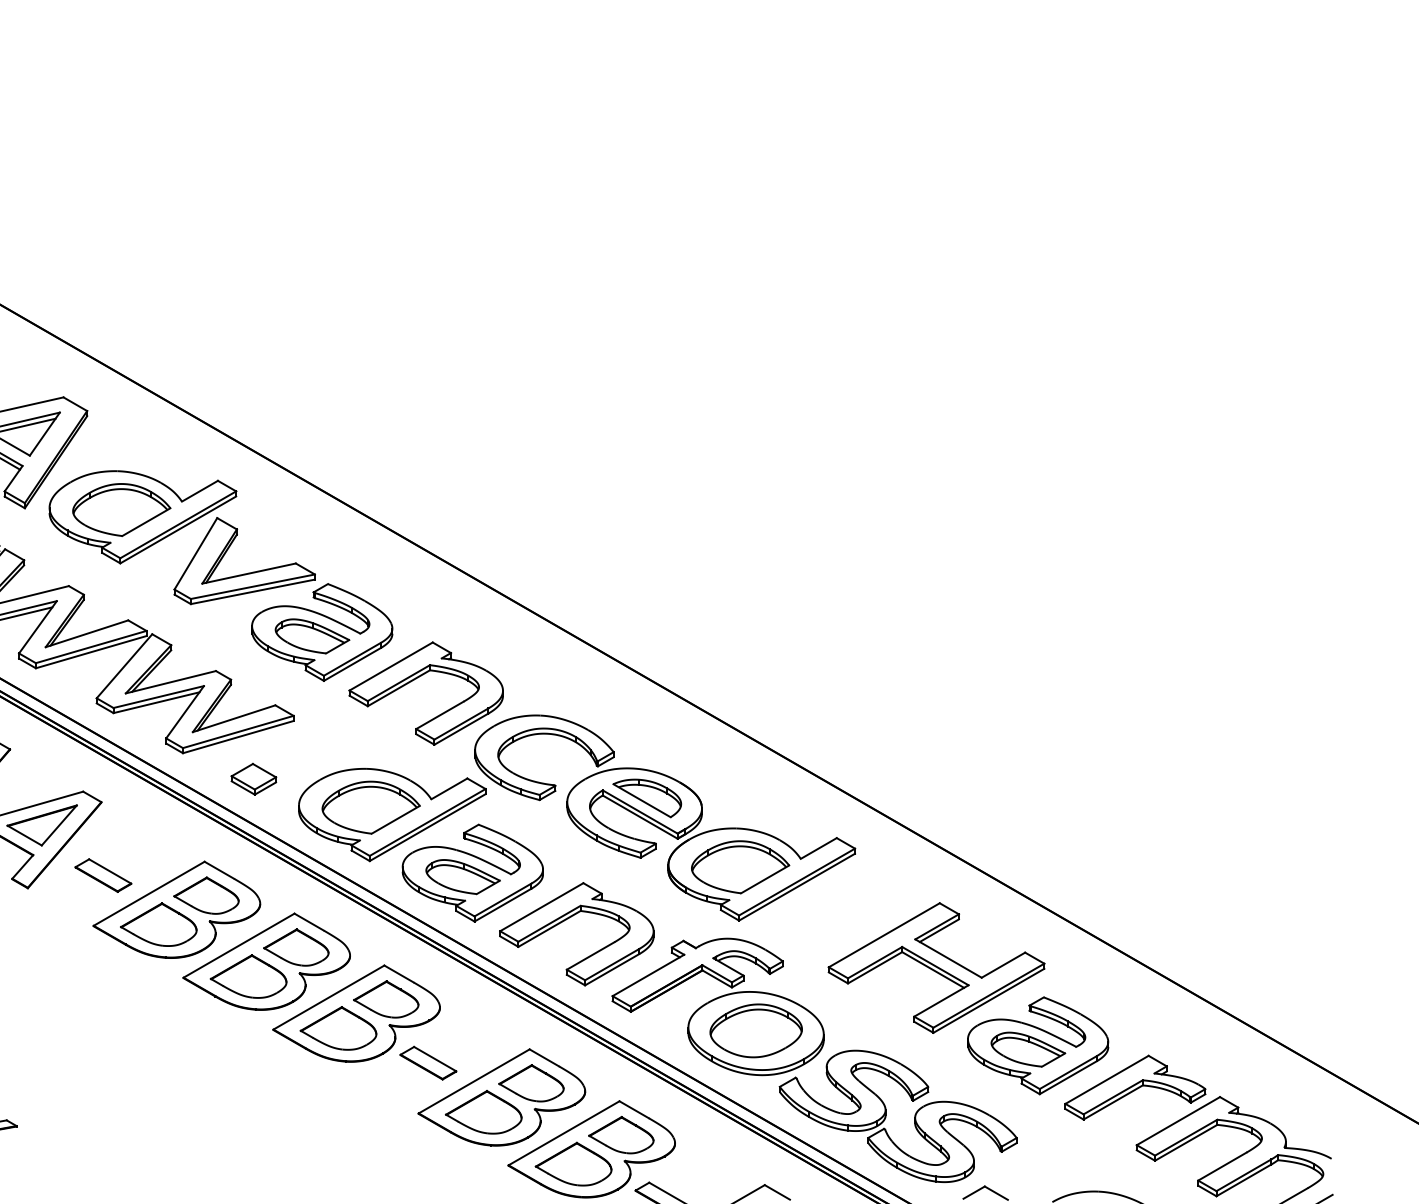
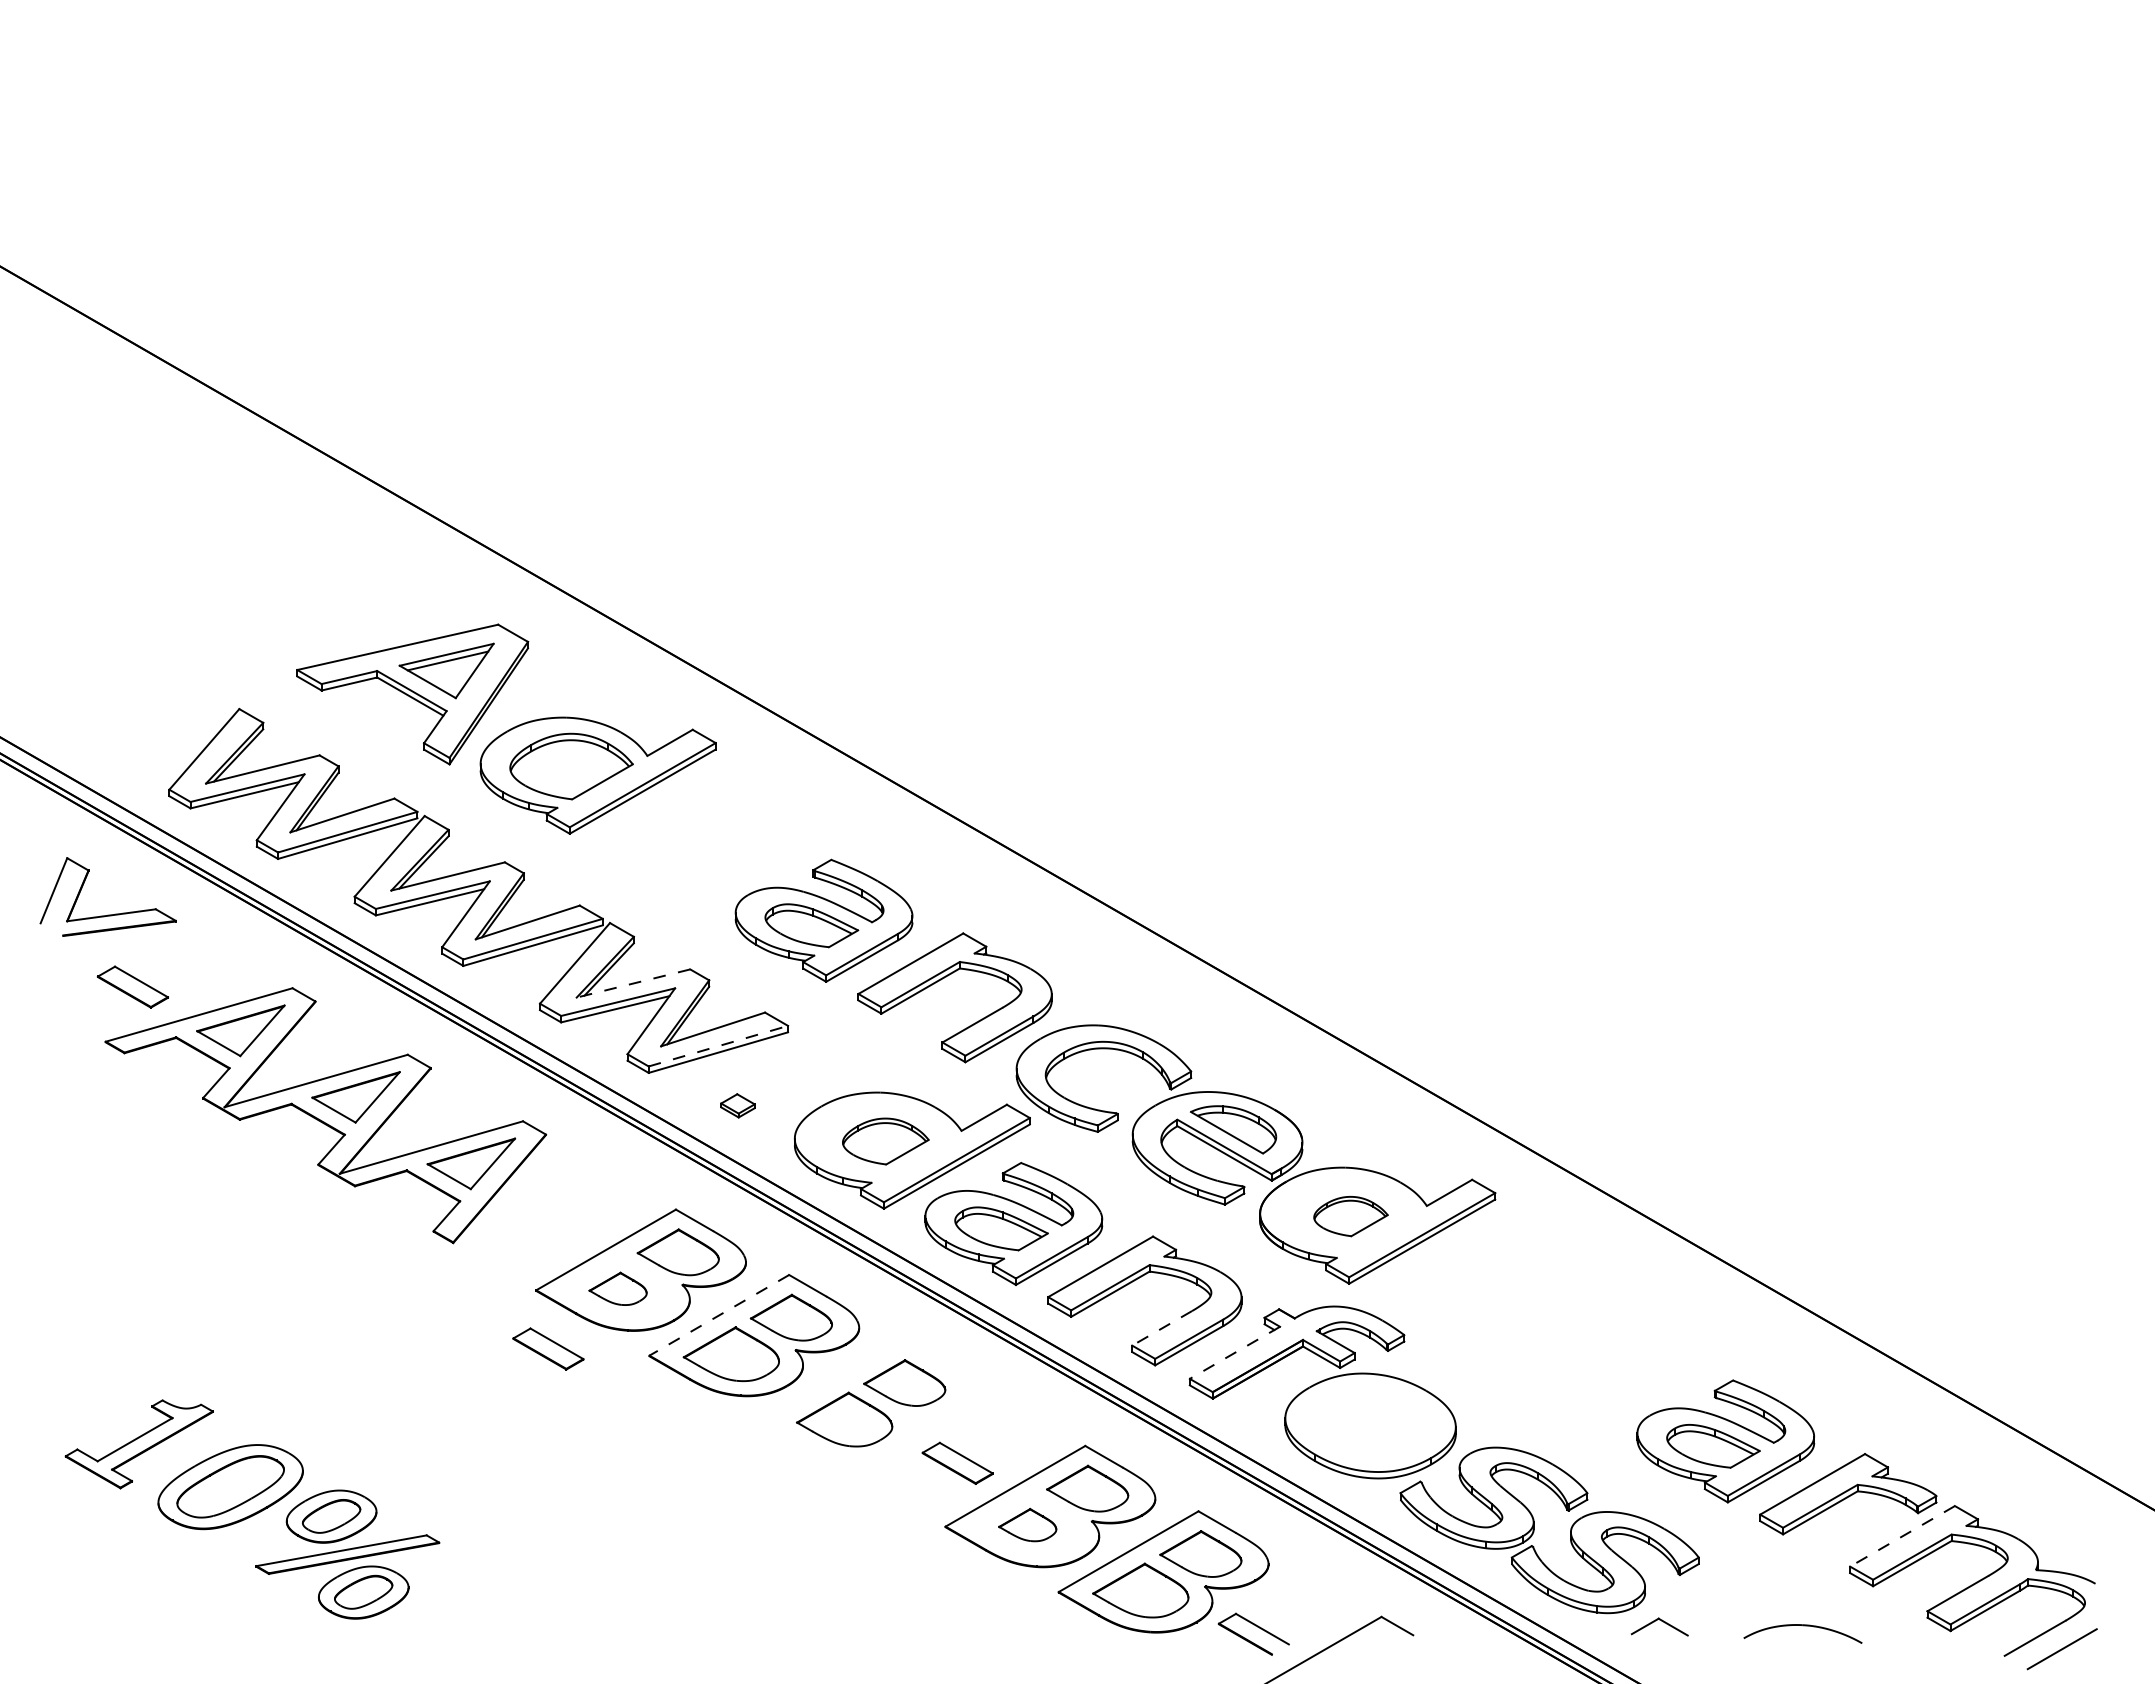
part: (248, 572) -> (731, 845), removed
line: (170, 682) -> (633, 983), solid -> dashed
line: (238, 732) -> (718, 1046), solid -> dashed
part: (253, 779) -> (737, 1105), size x0.6
part: (370, 807) -> (885, 1141), size x0.7
part: (740, 867) -> (1350, 1216), size x0.6
part: (103, 875) -> (548, 1348), moved
part: (158, 924) -> (617, 1288), size x0.6
line: (239, 945) -> (719, 1315), solid -> dashed
line: (590, 956) -> (1162, 1328), solid -> dashed
part: (936, 968) -> (1597, 1343), removed
line: (648, 975) -> (1234, 1353), solid -> dashed
part: (356, 1013) -> (867, 1400), removed
part: (756, 1030) -> (1370, 1422), removed
part: (483, 1111) -> (1027, 1524), size x0.6
line: (1178, 1121) -> (1902, 1536), solid -> dashed

